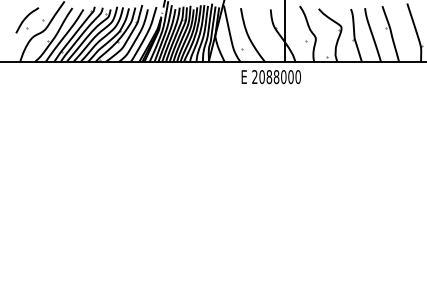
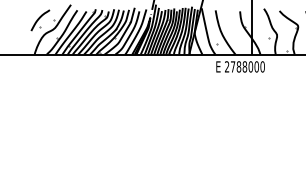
text: (261, 77) -> (232, 67), 2088000 -> 2788000

